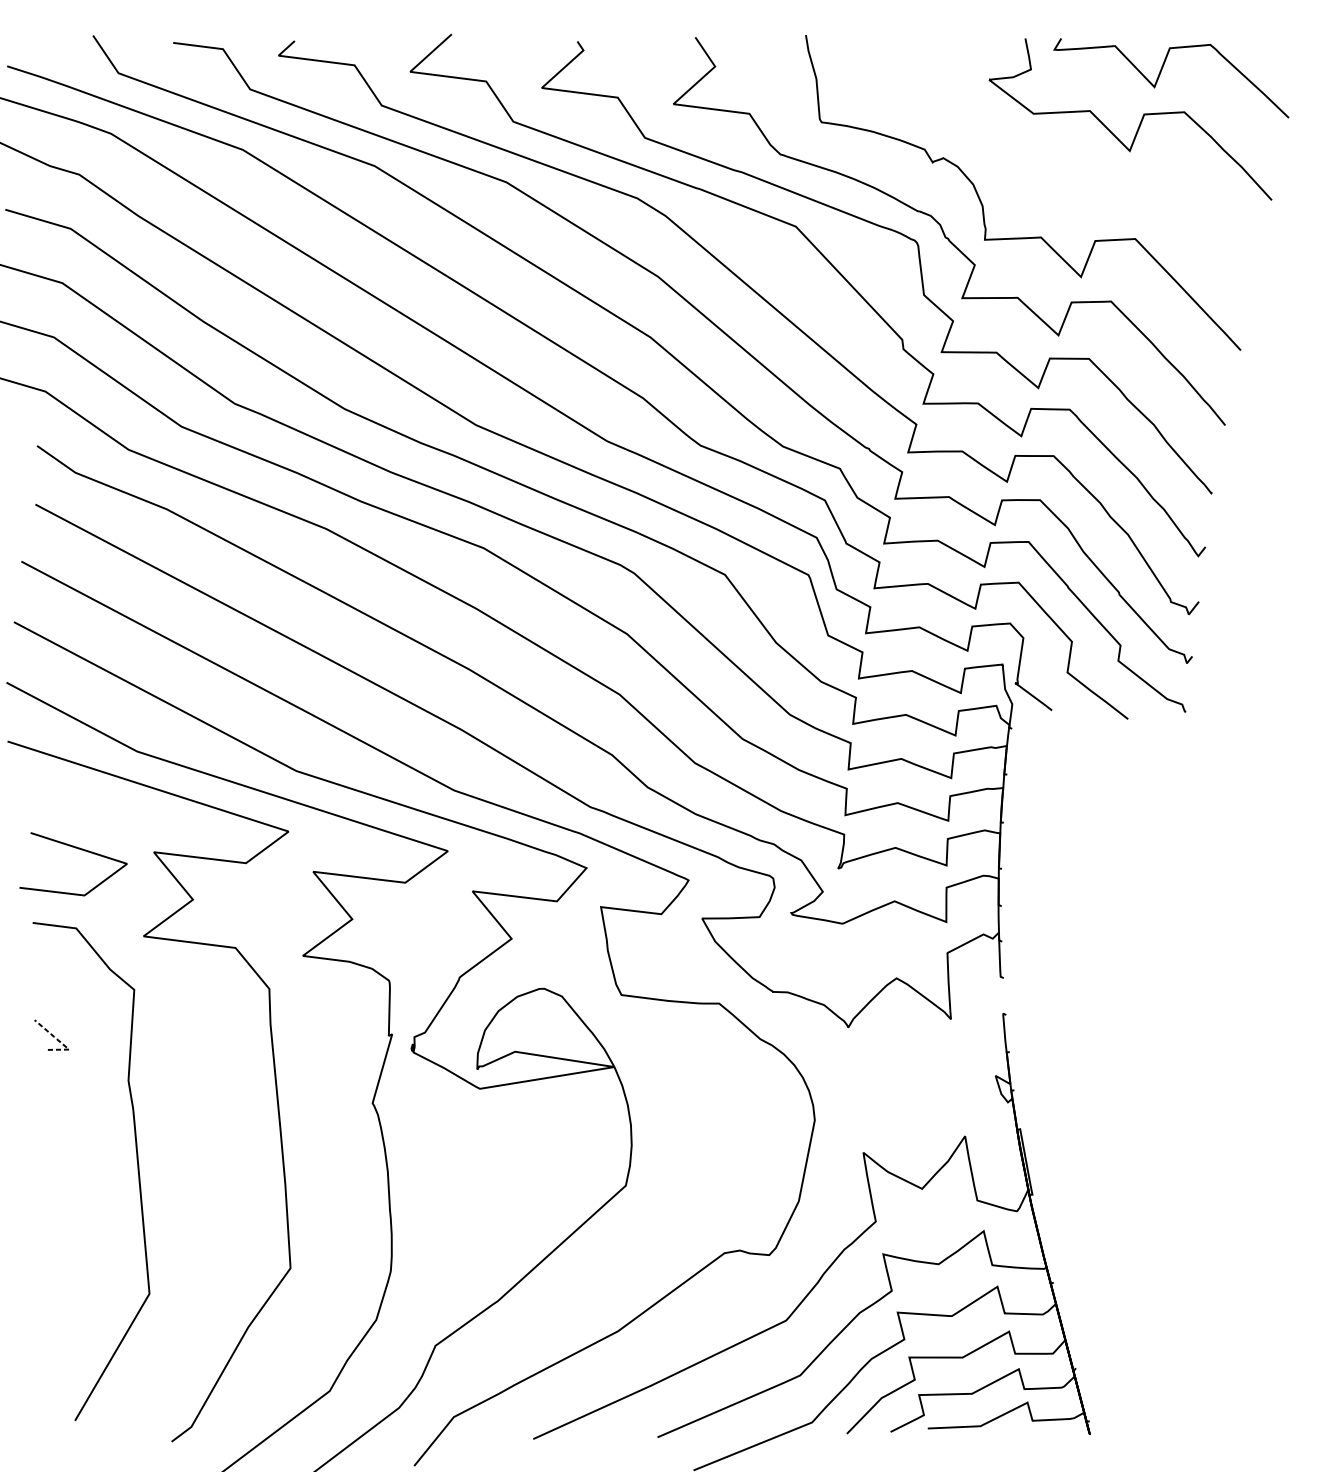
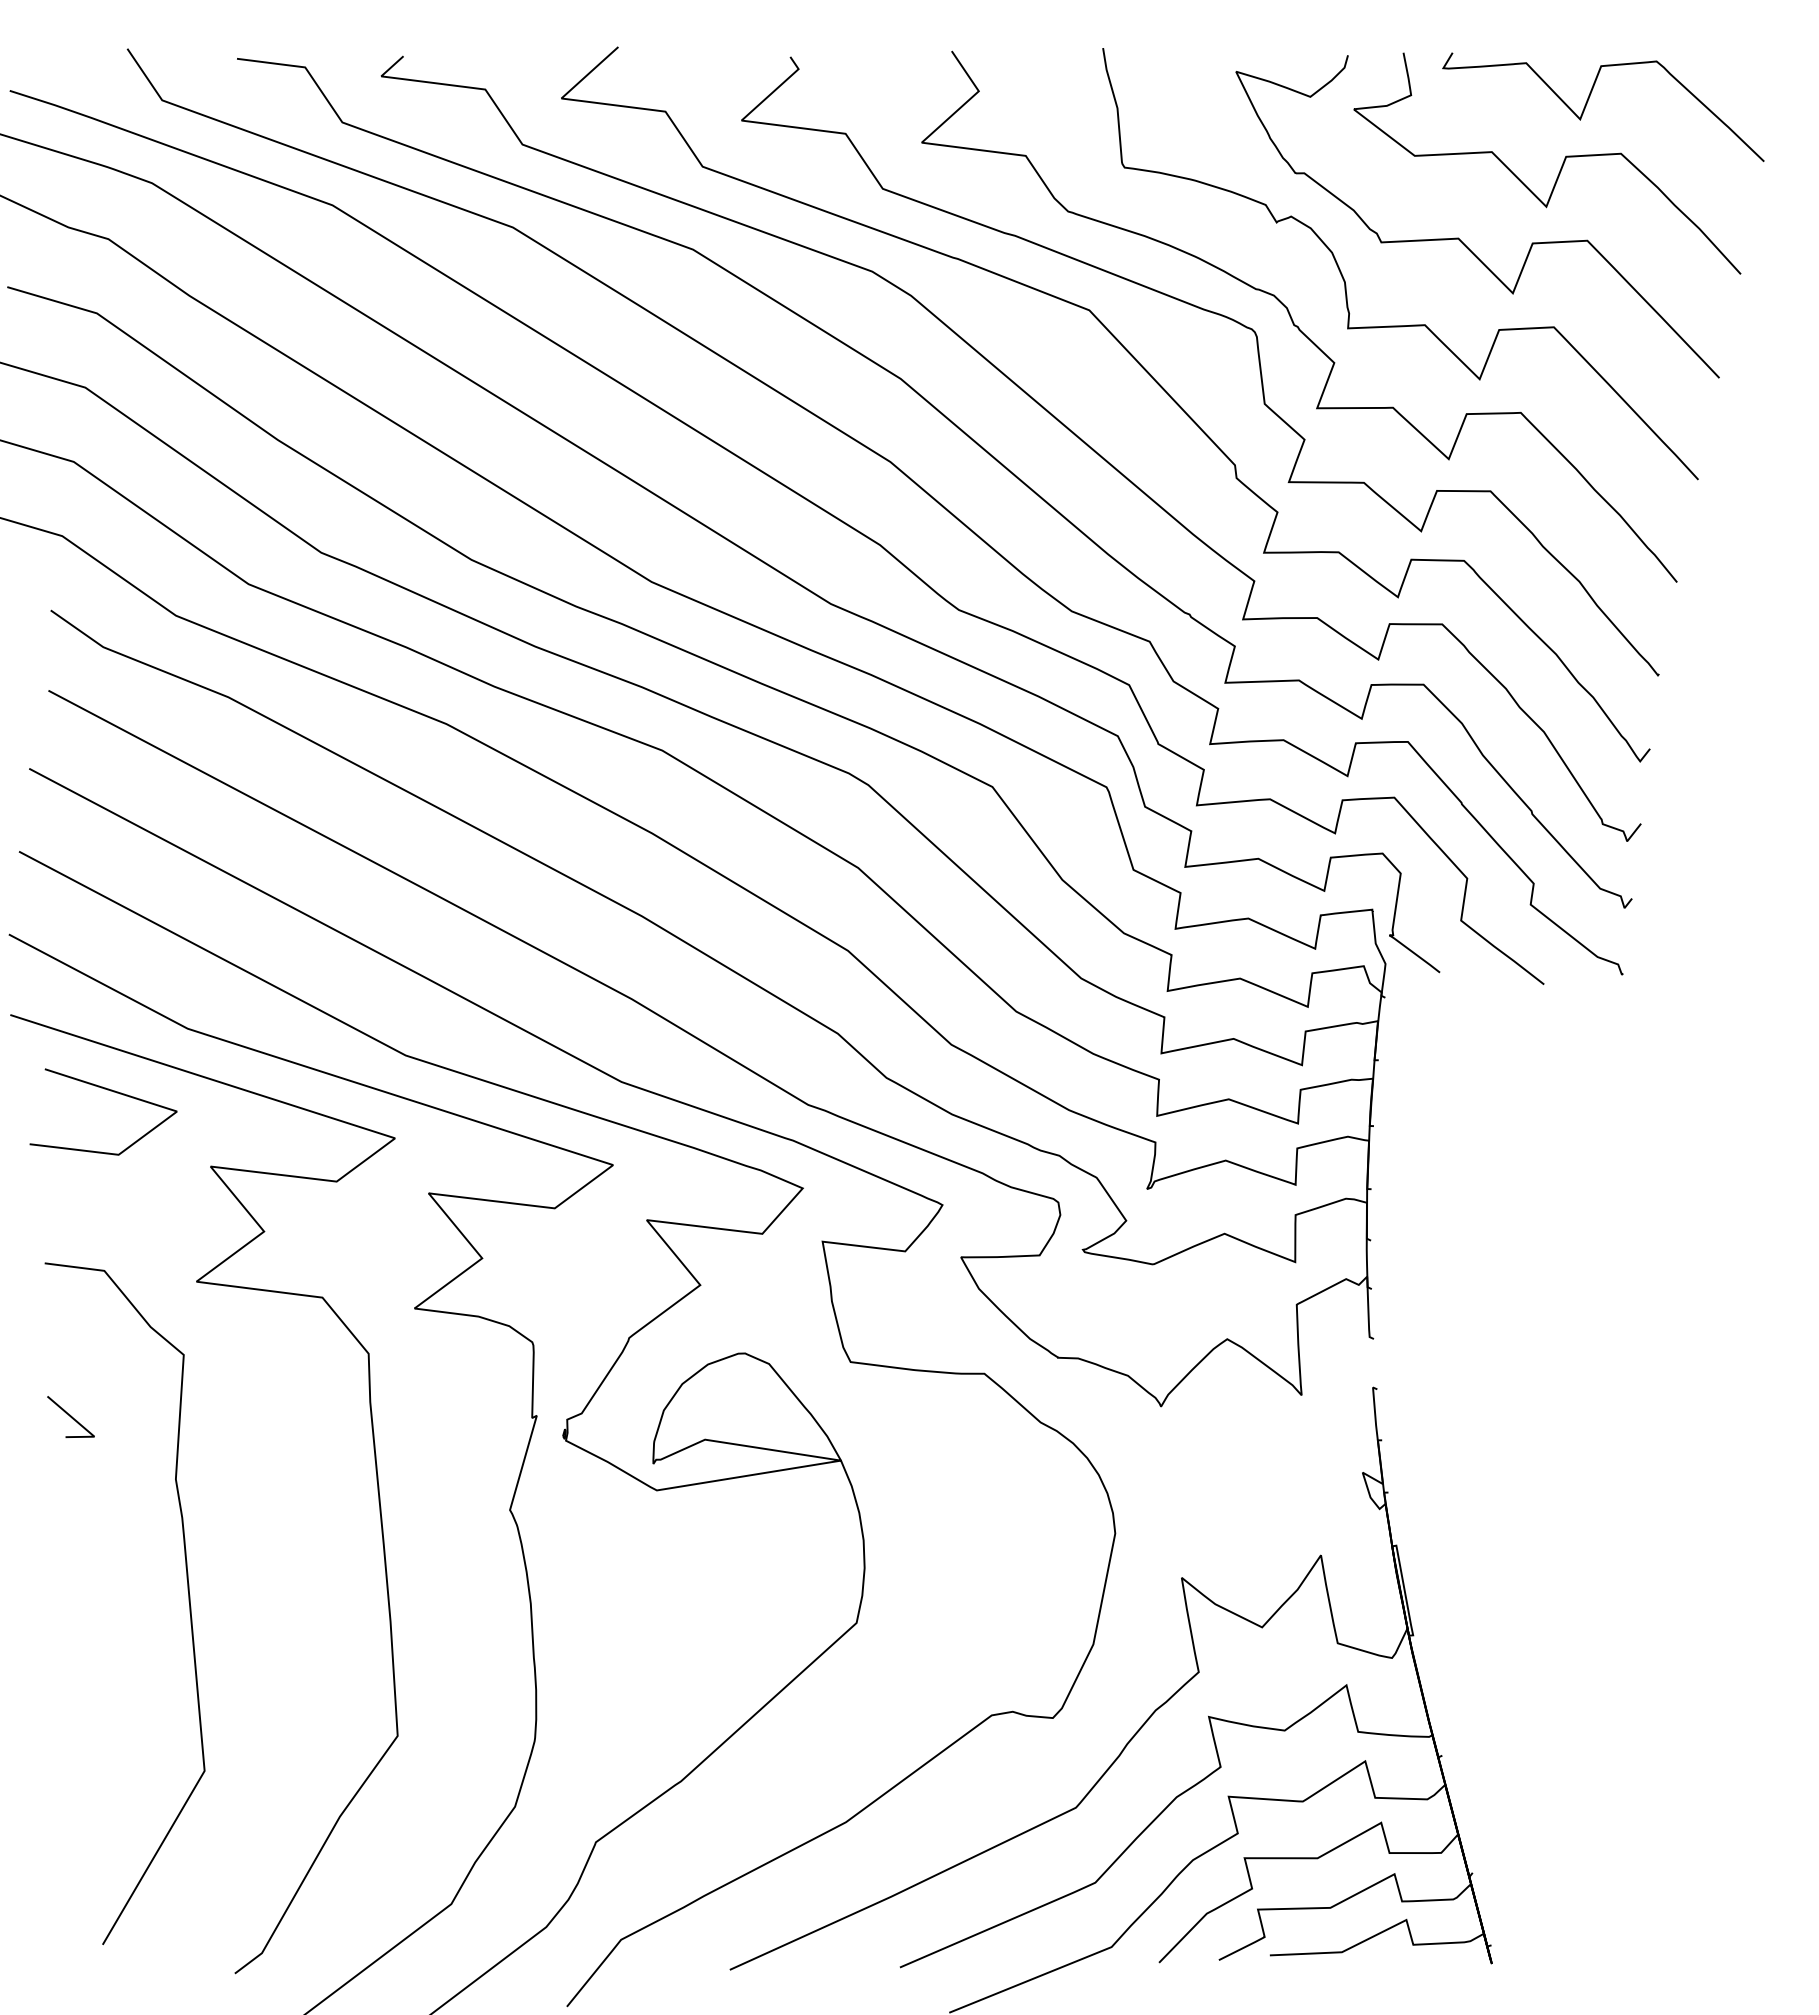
curve: (1065, 173) -> (1458, 237), added
curve: (78, 849) -> (110, 1091), moved
line: (60, 1042) -> (82, 1426), dashed -> solid

